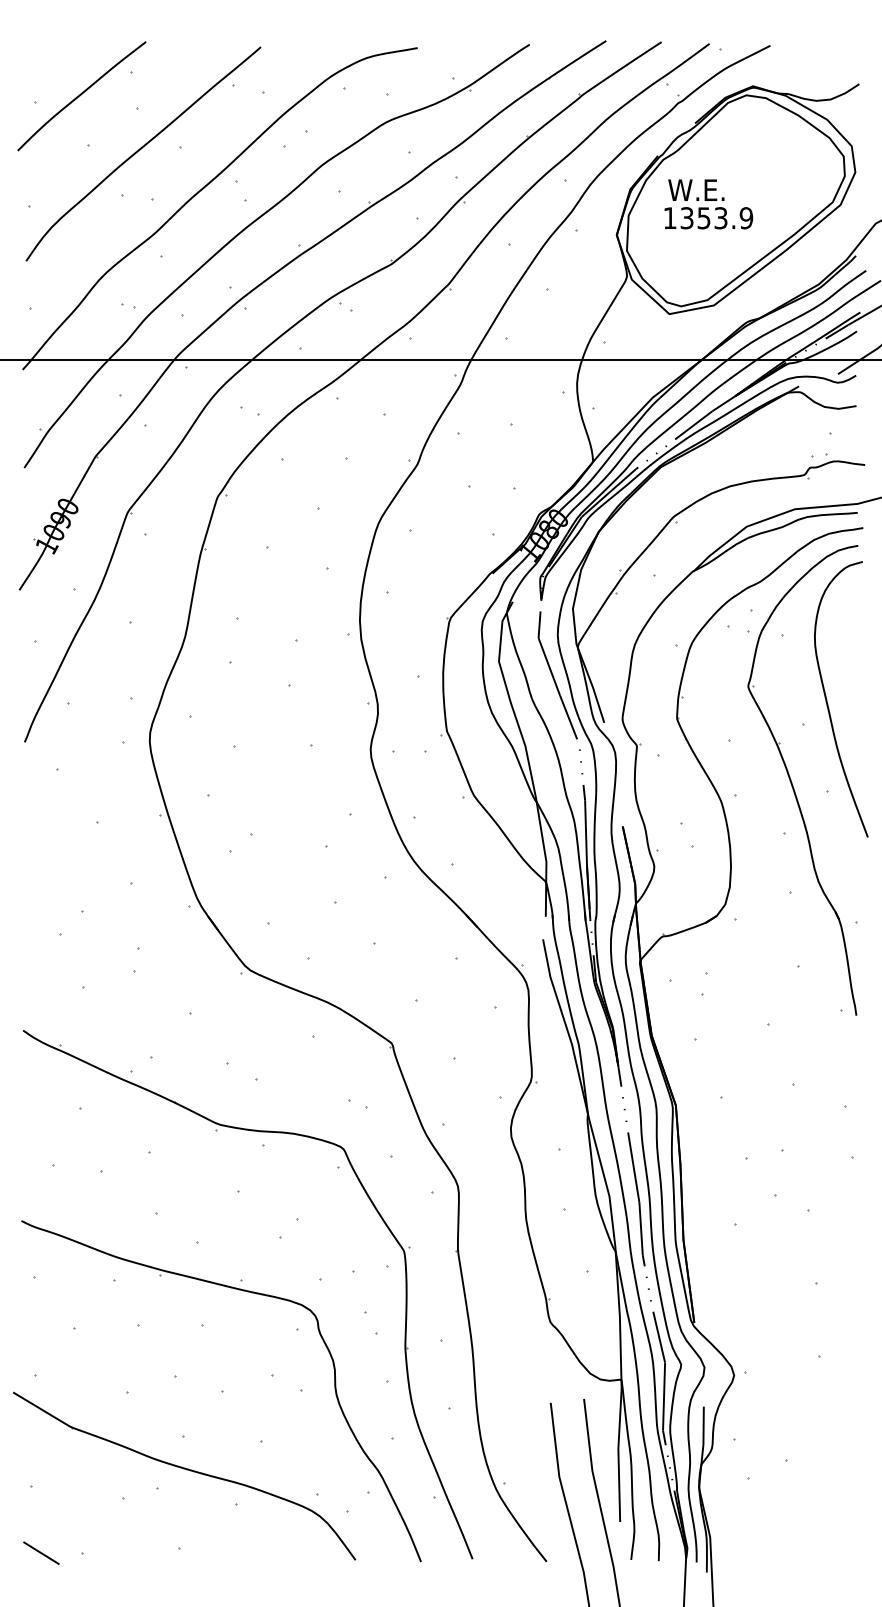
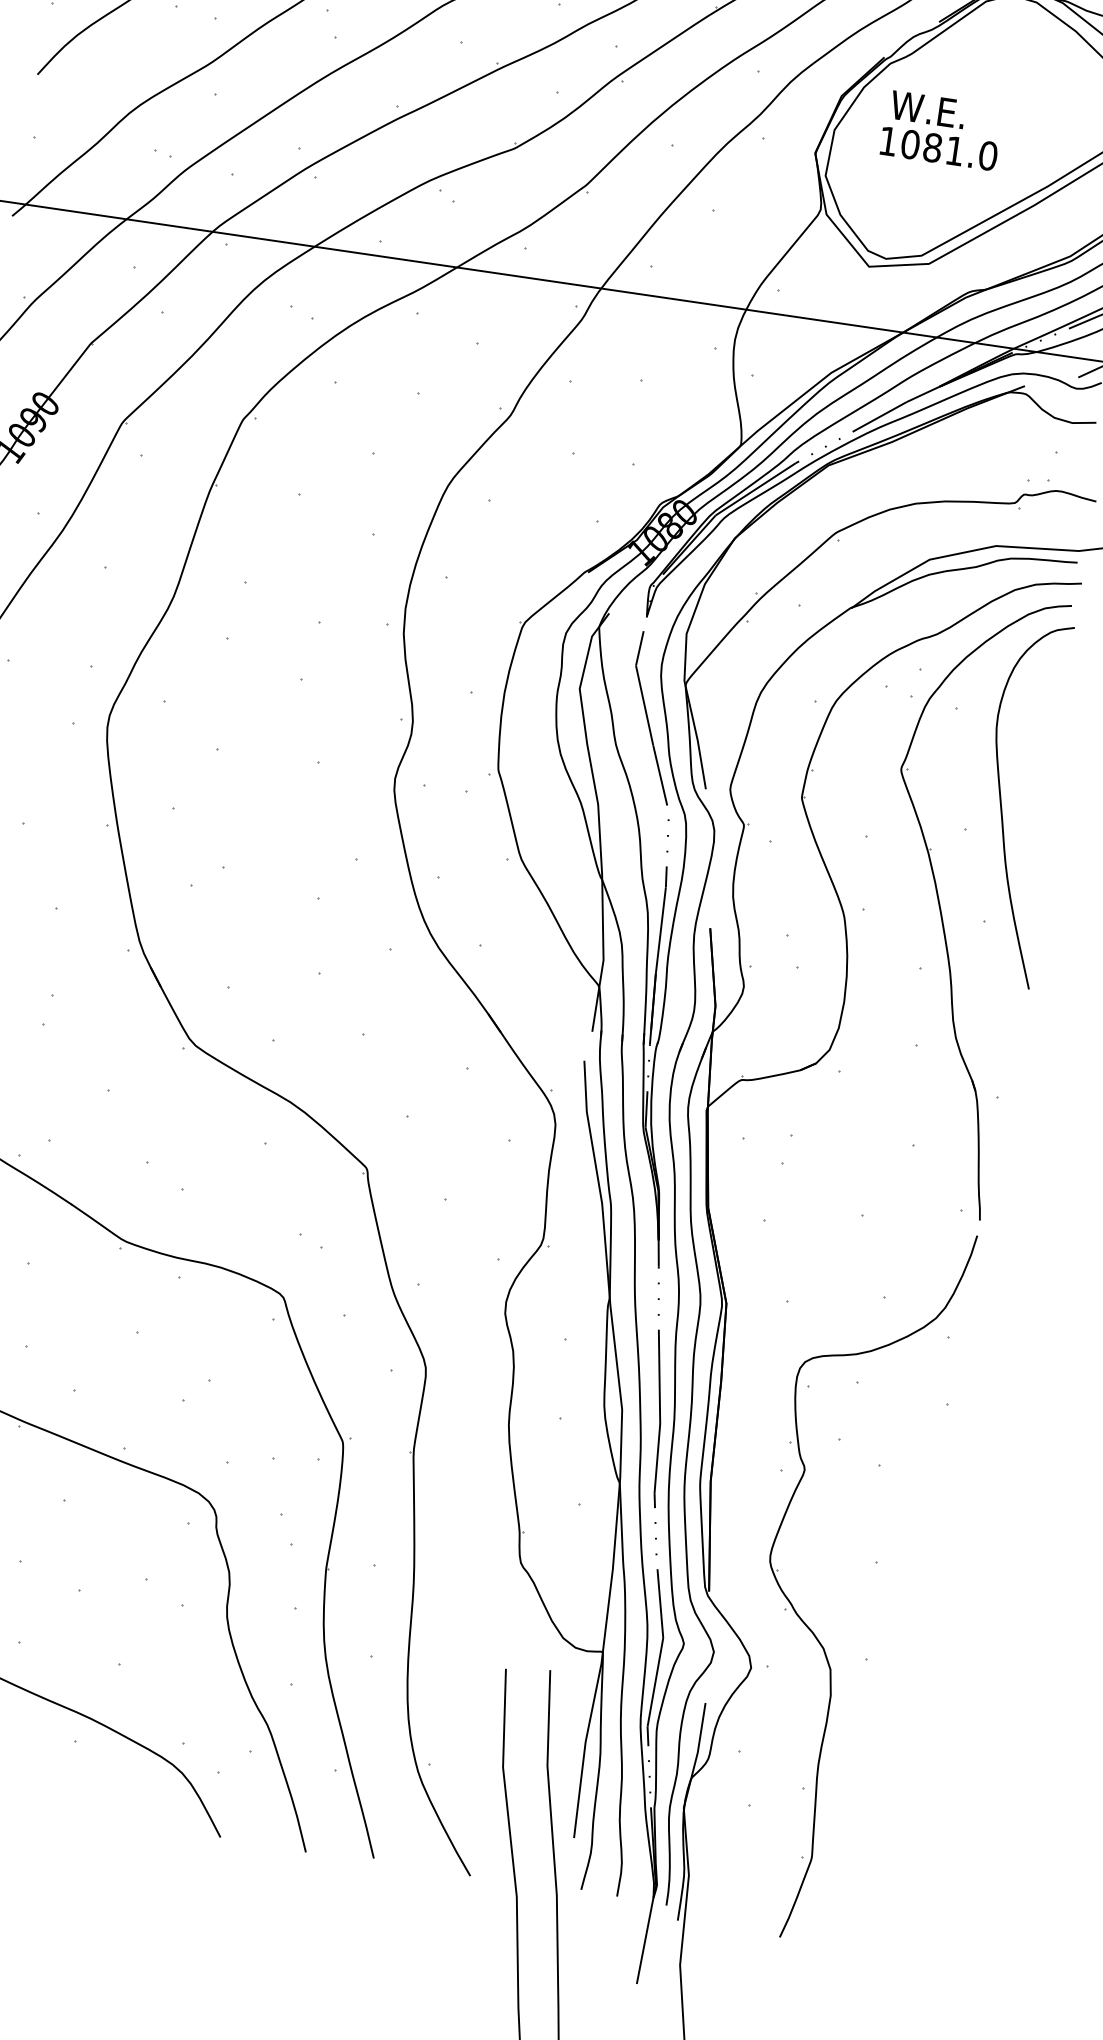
text: (716, 218) -> (948, 150), 1353.9 -> 1081.0
part: (764, 1330) -> (799, 1614), added

